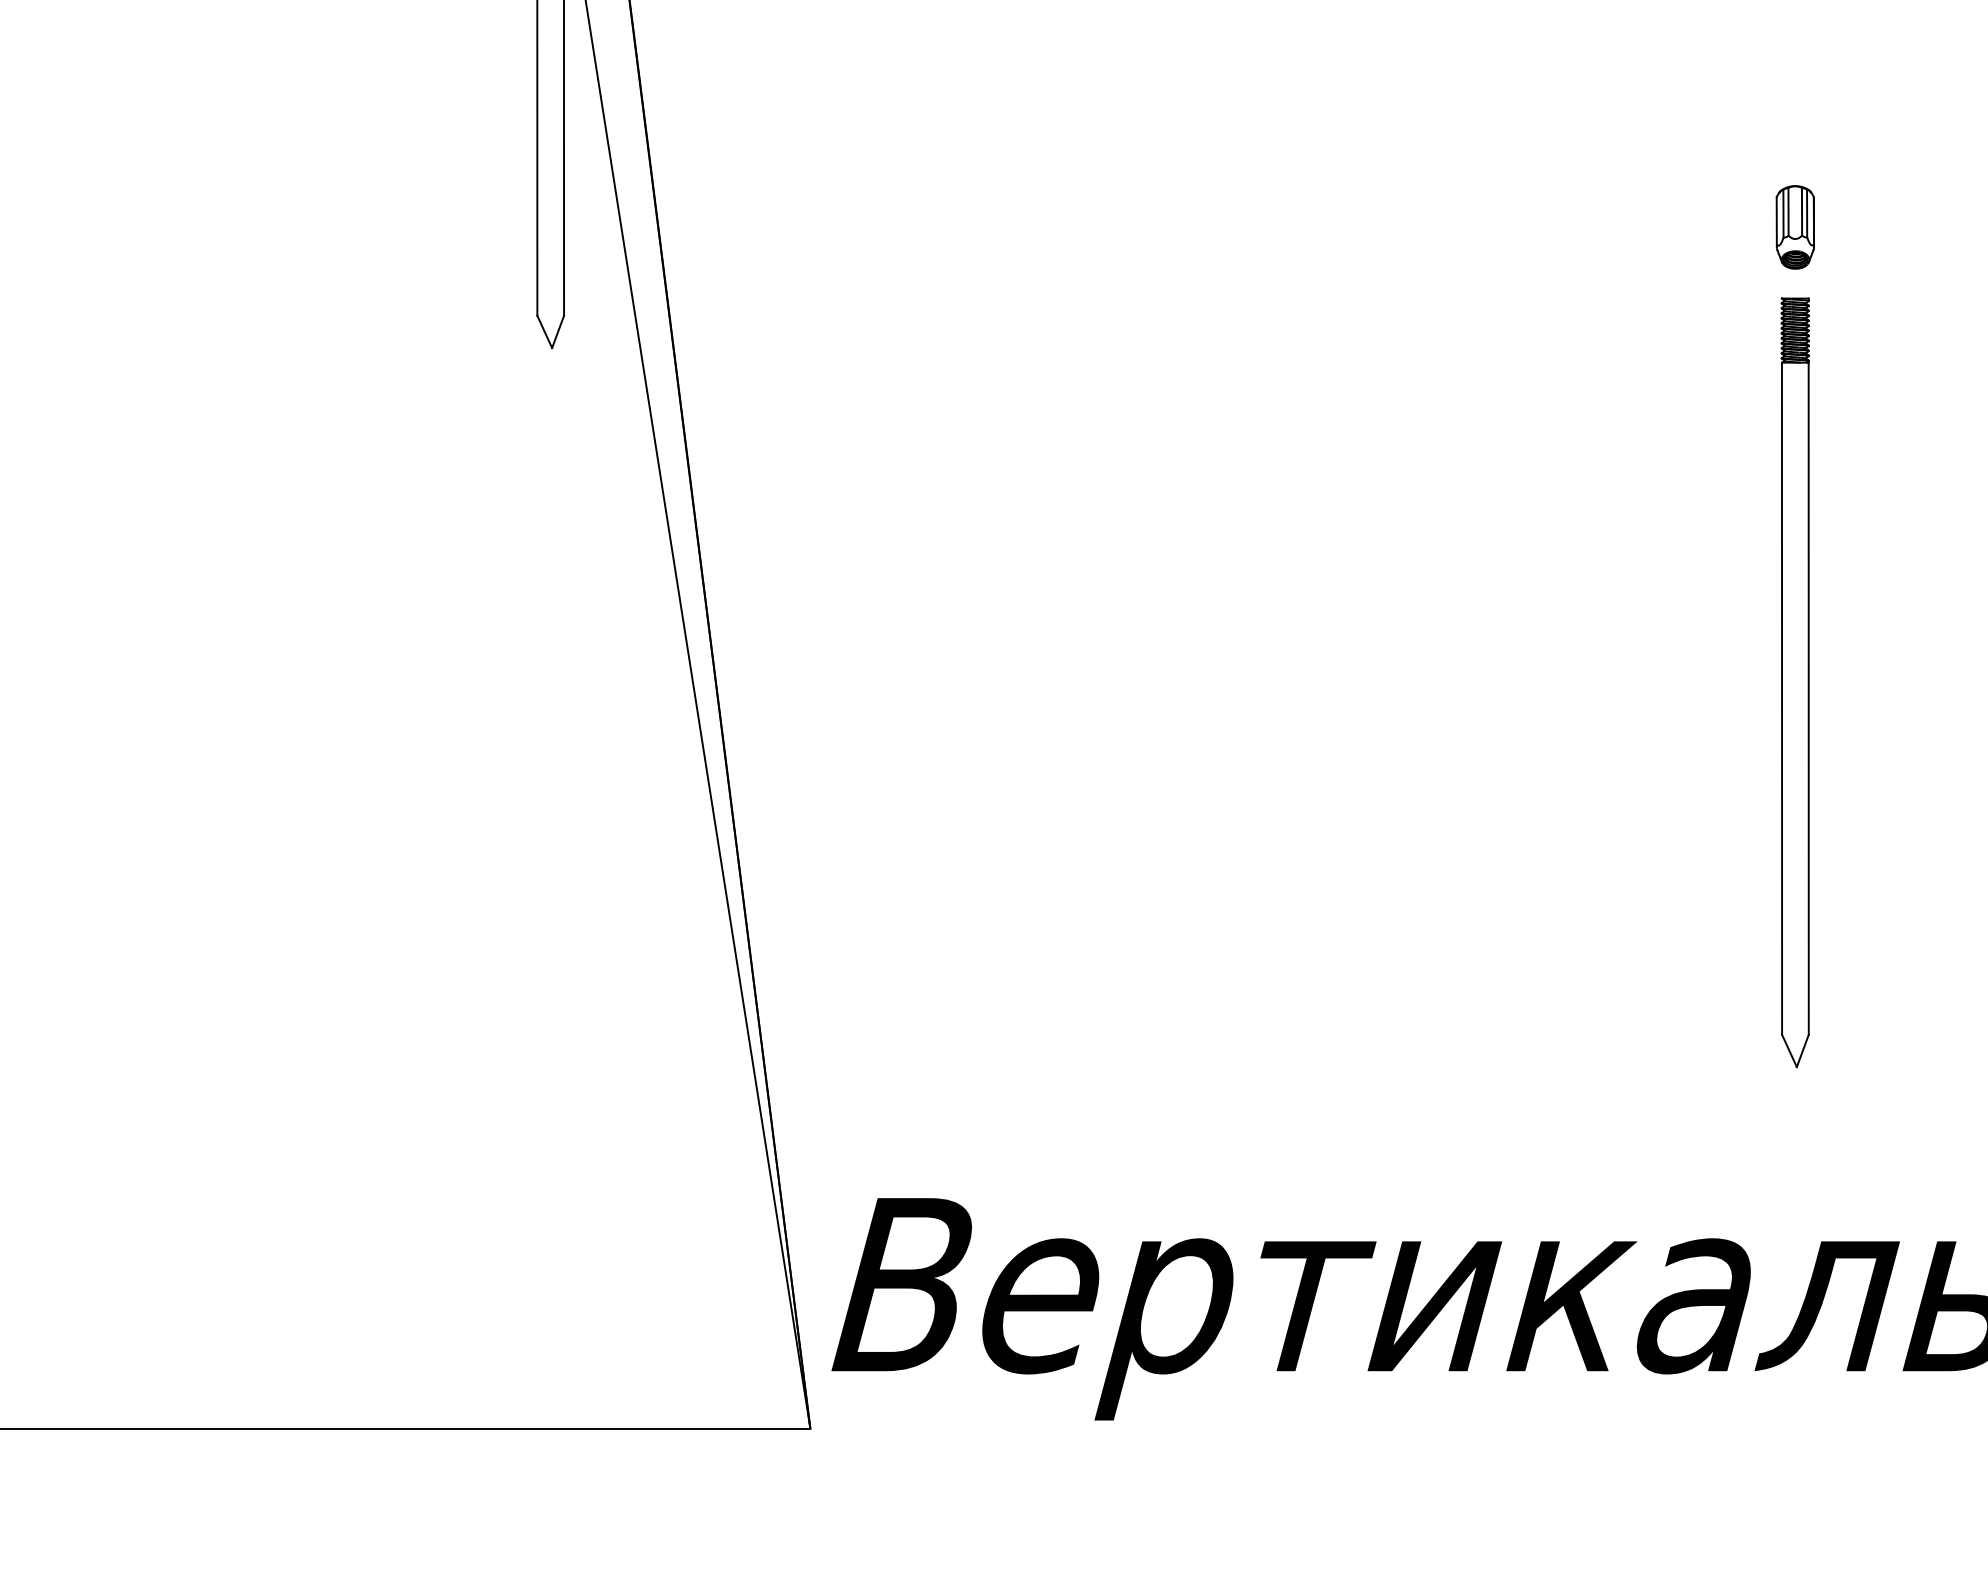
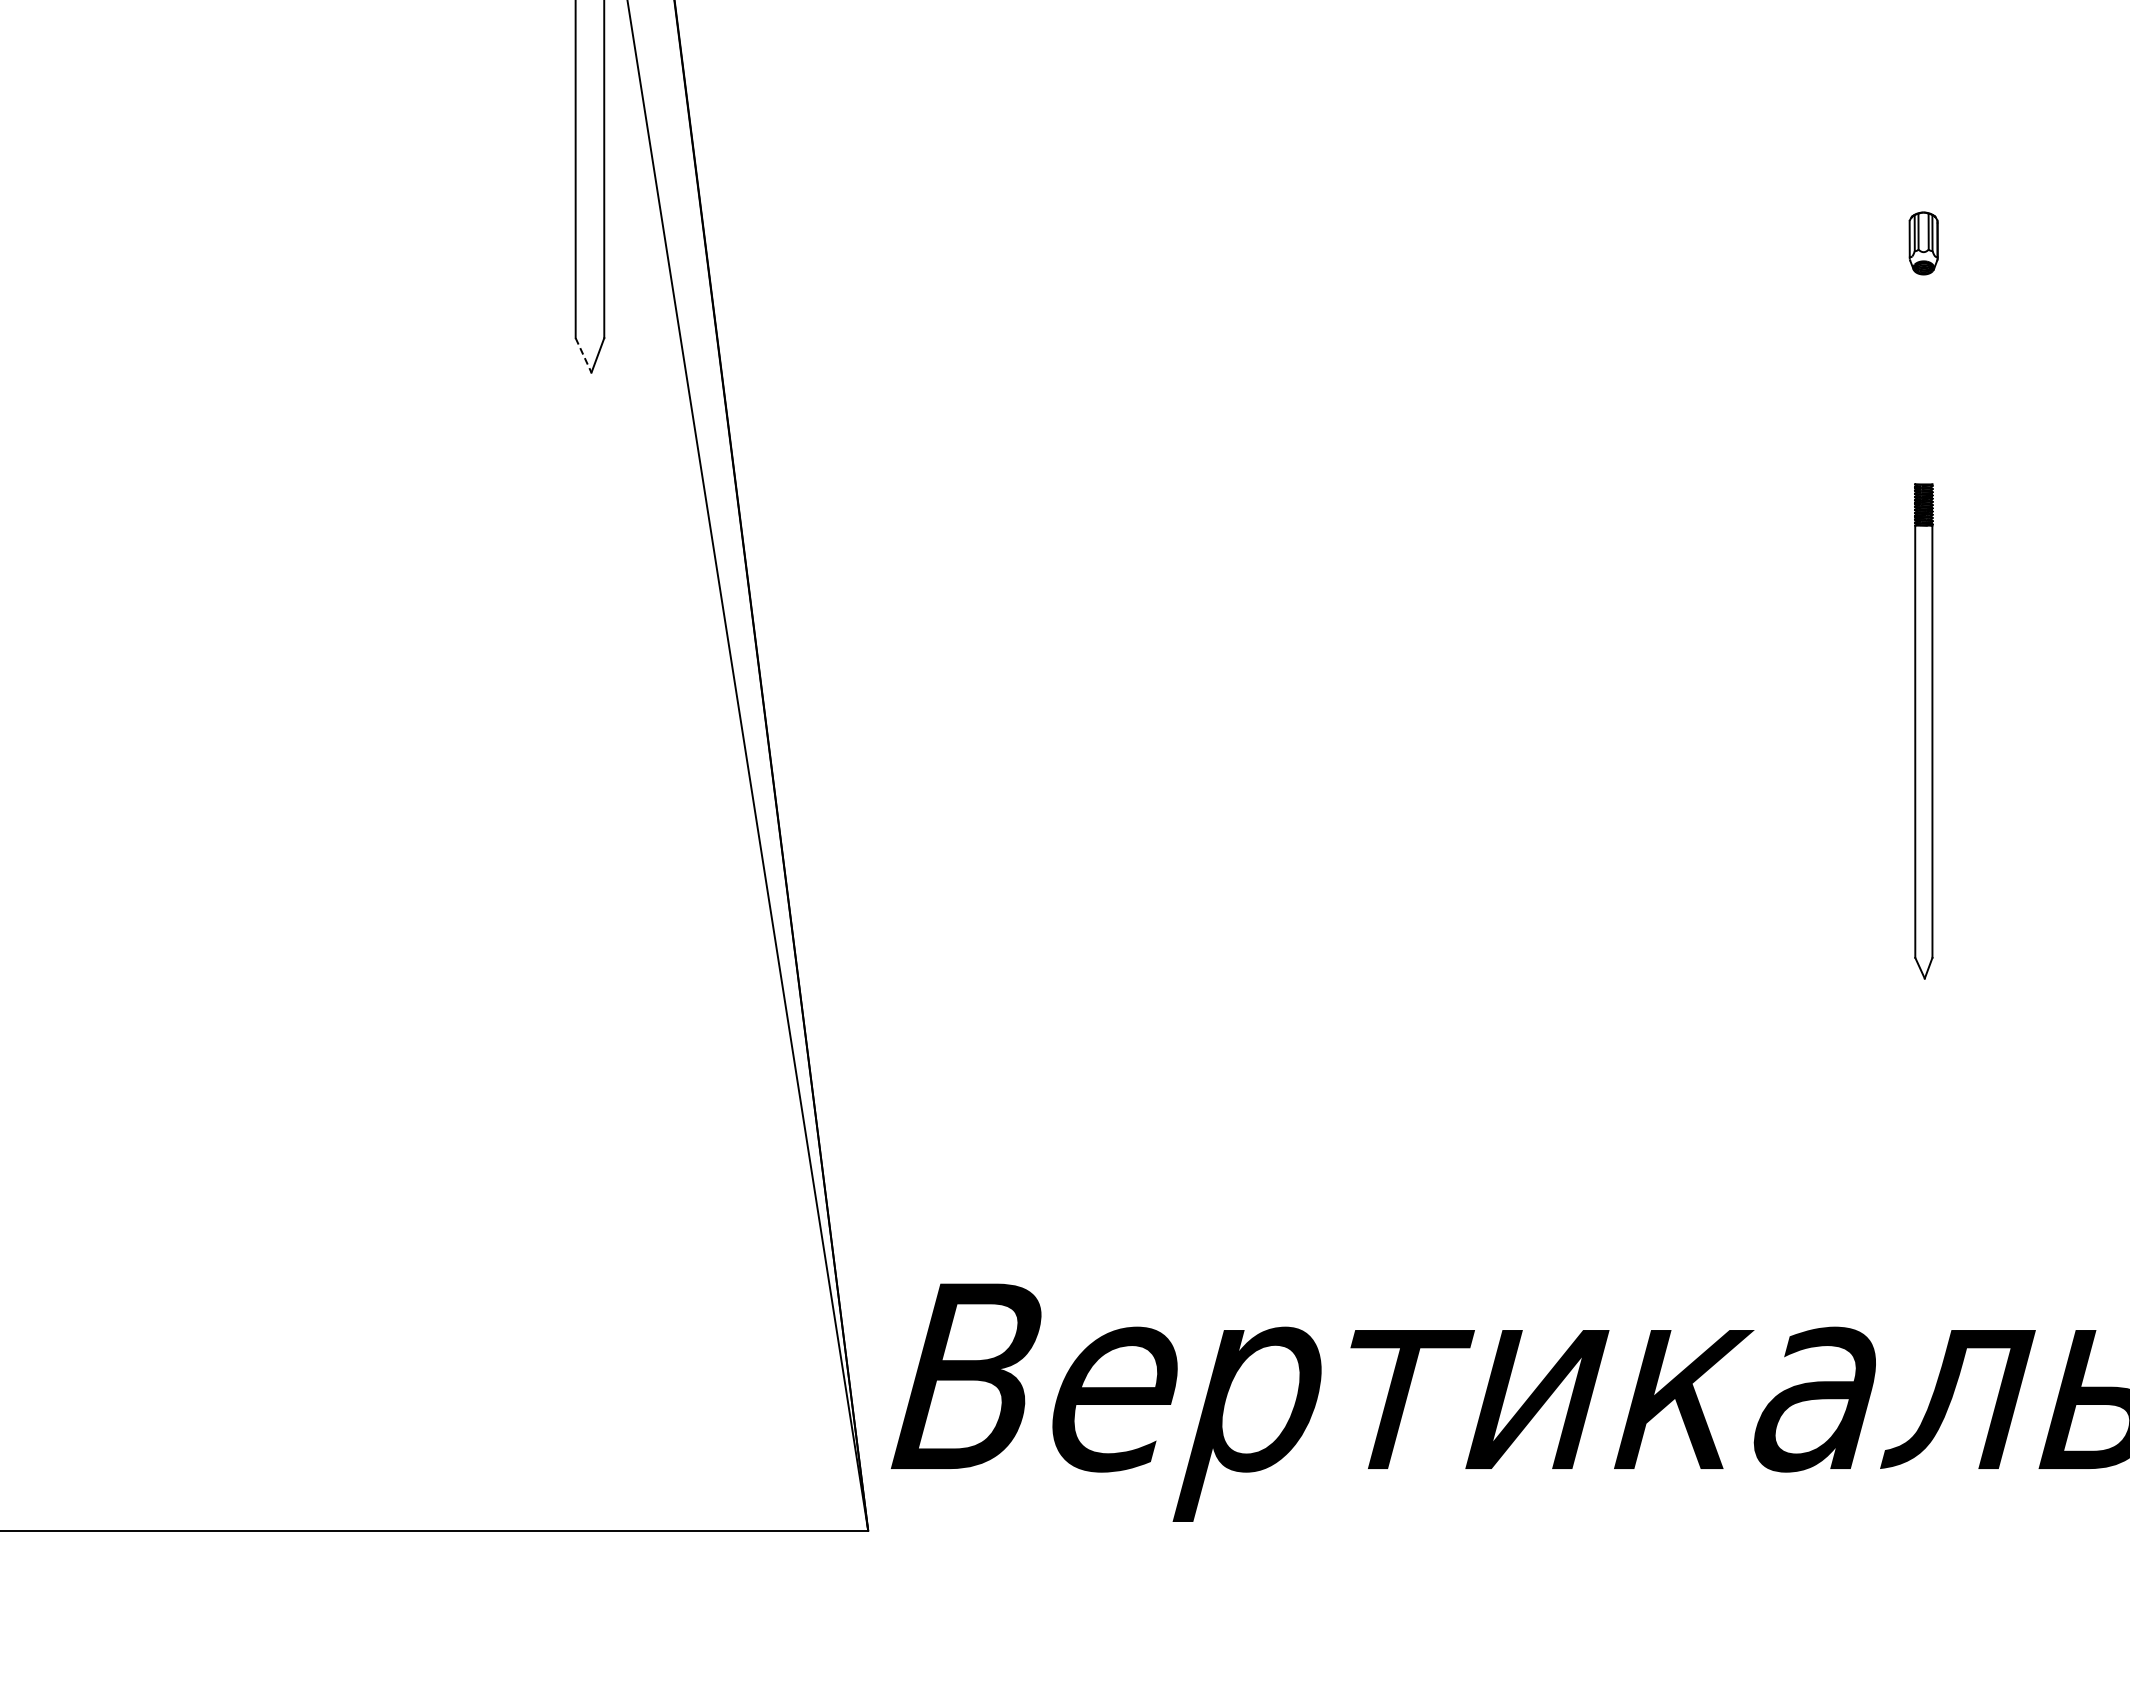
part: (1795, 227) -> (1923, 243), size x0.7
line: (544, 331) -> (583, 355), solid -> dashed
part: (1795, 682) -> (1923, 731), size x0.6

